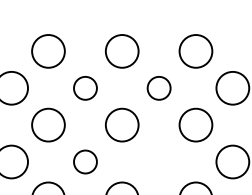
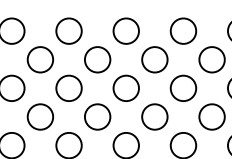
circle: (85, 87) -> (97, 59), size x1.43
circle: (158, 87) -> (154, 59), size x1.43
circle: (85, 161) -> (97, 116), size x1.43
circle: (158, 161) -> (154, 116), added

